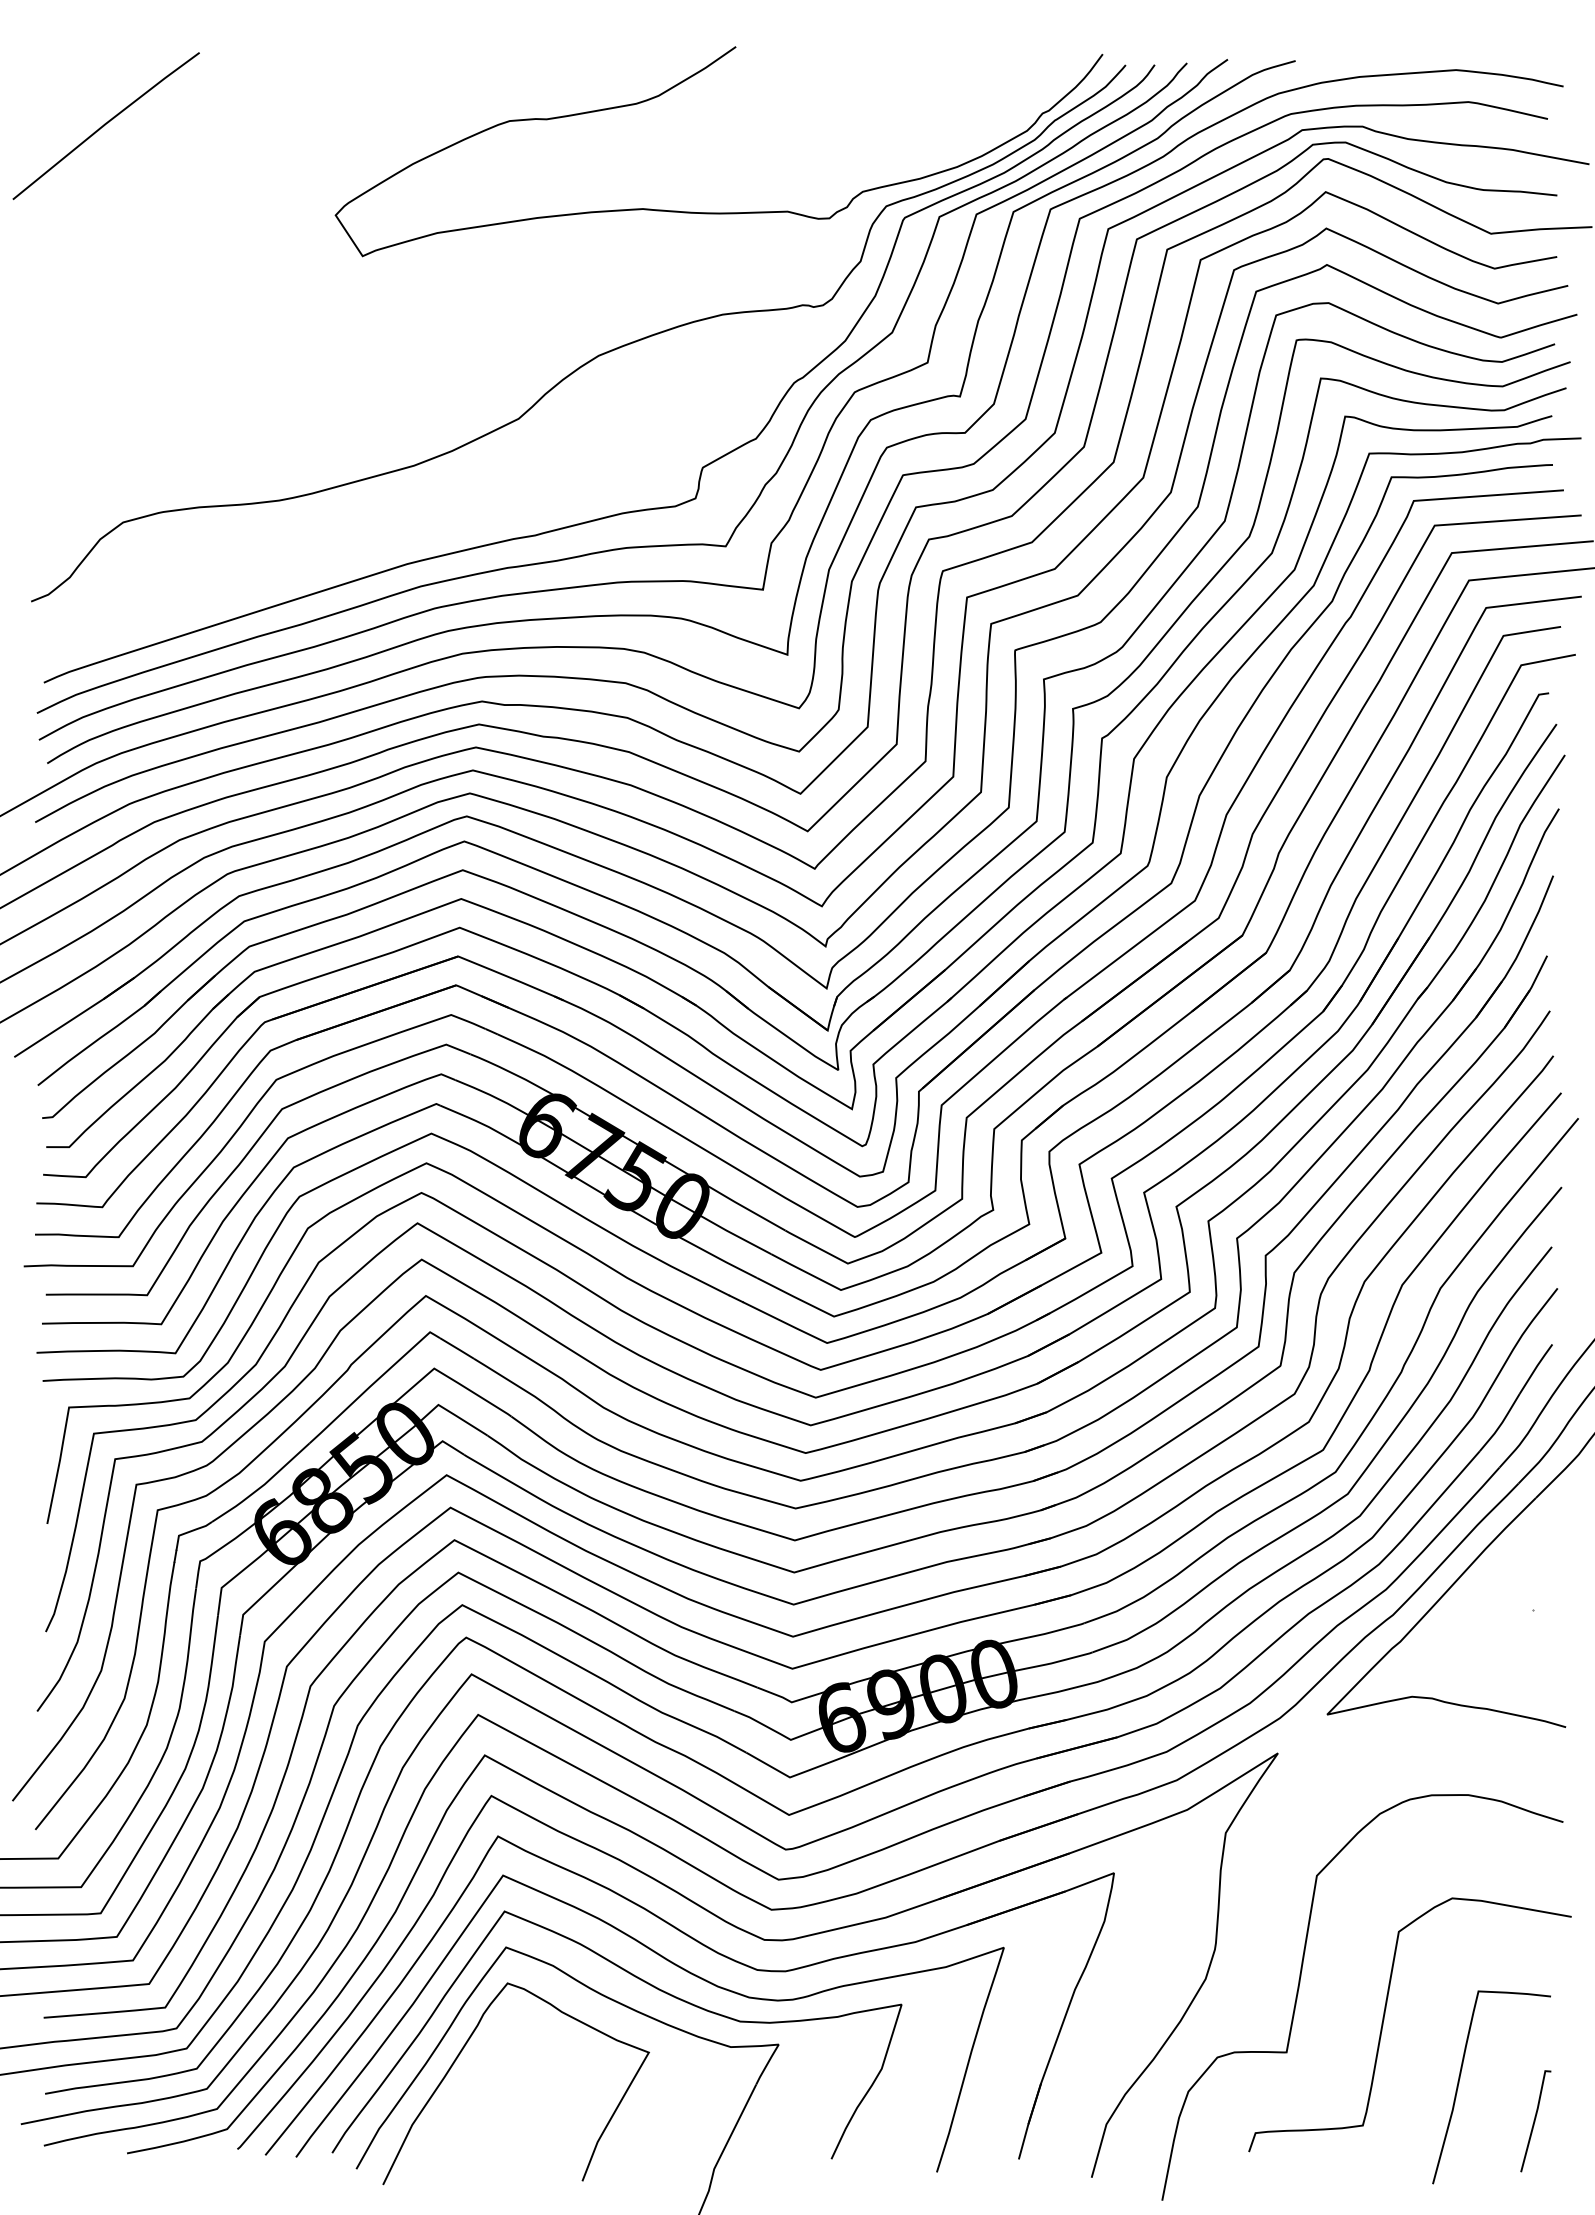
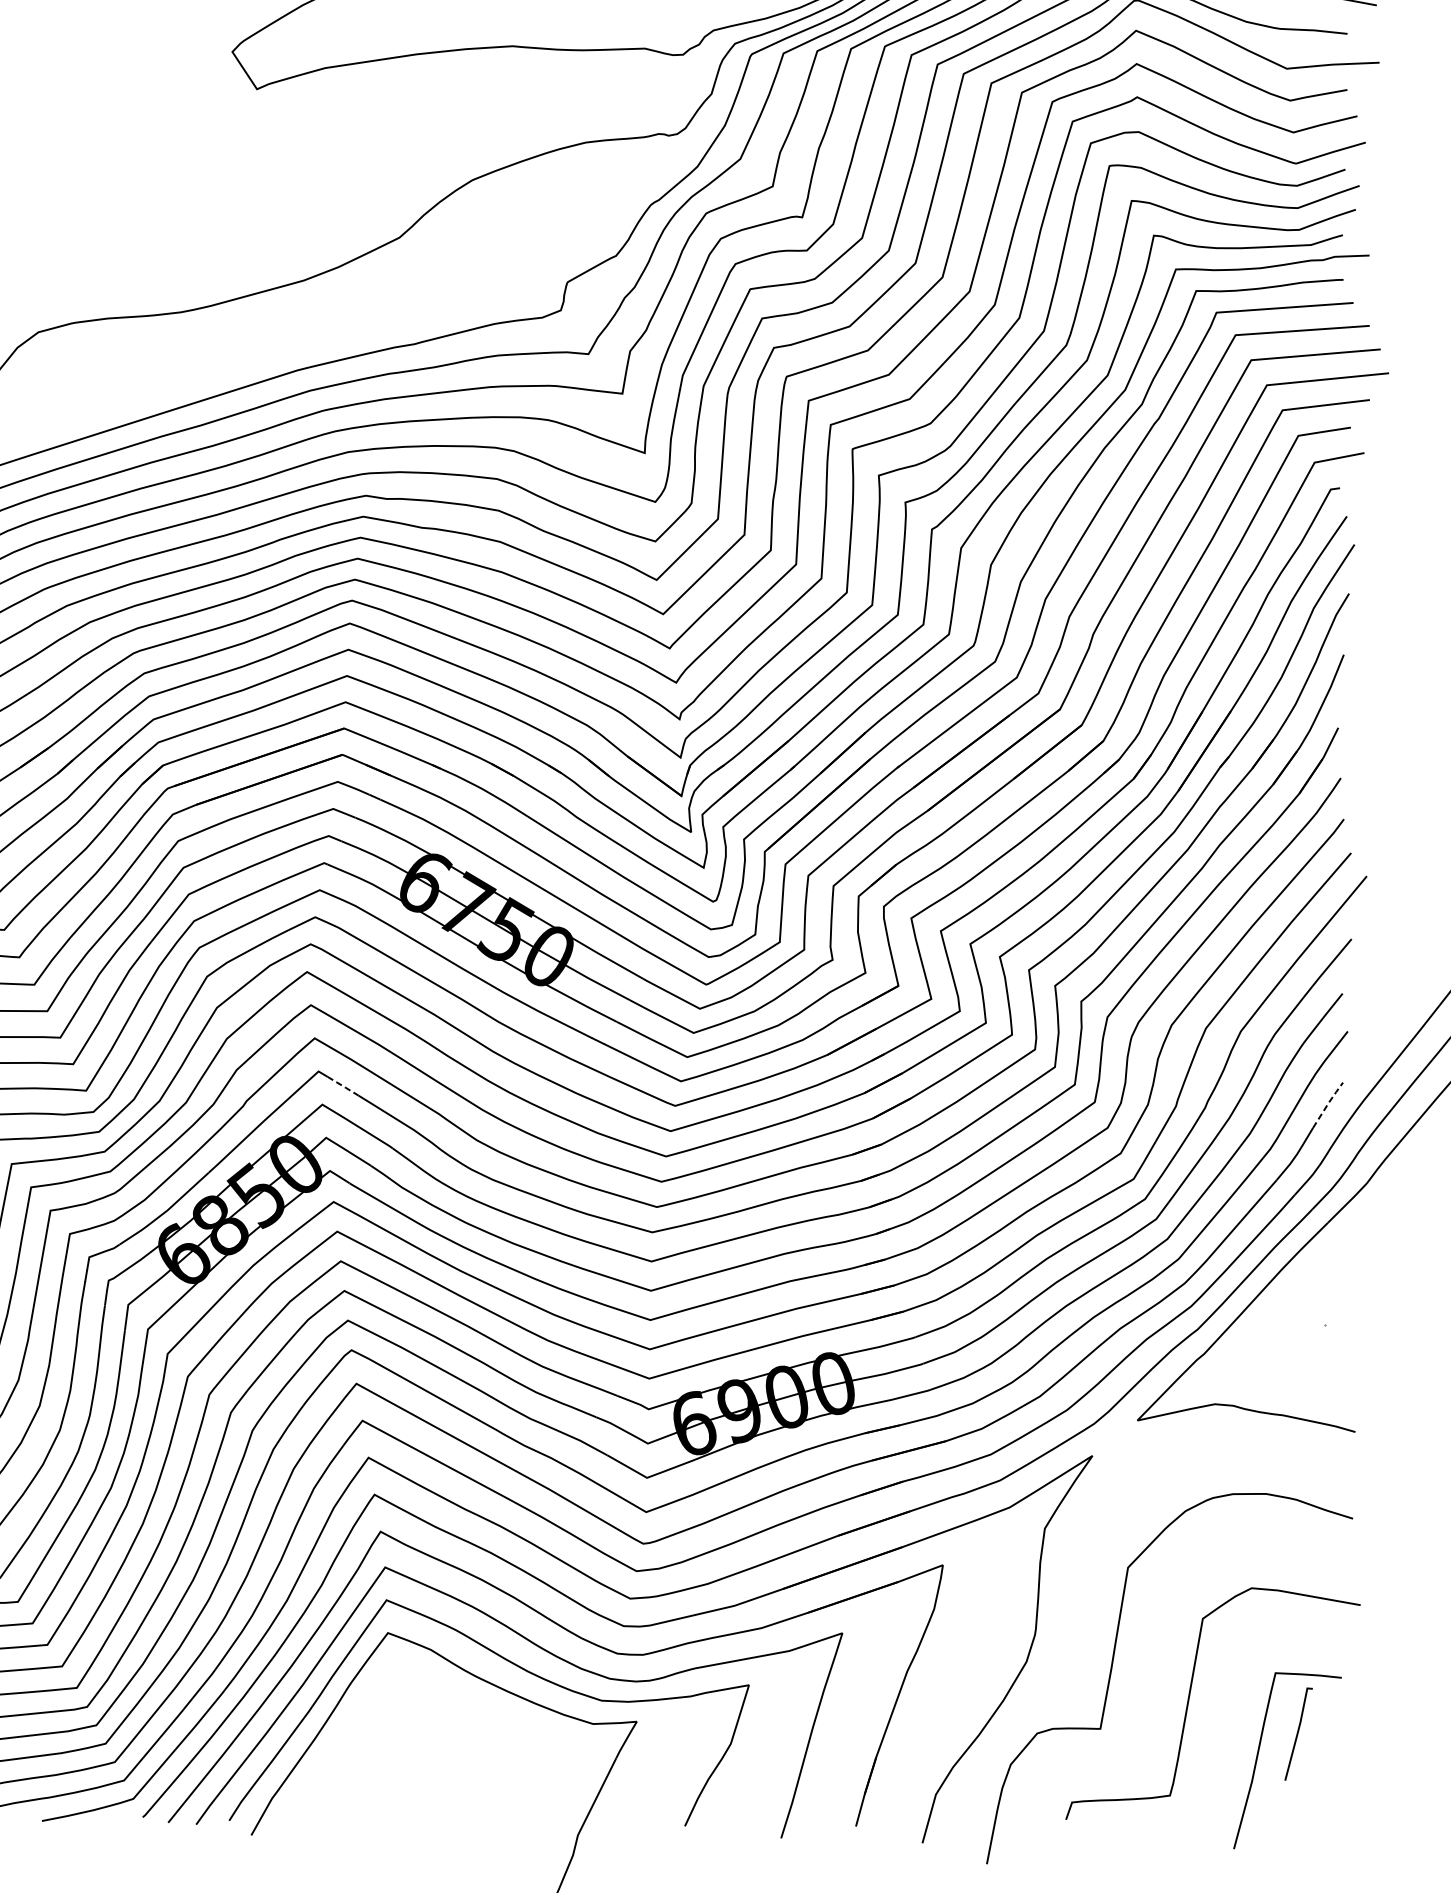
line: (457, 1348) -> (343, 1086), solid -> dashed
line: (1536, 1367) -> (1328, 1103), solid -> dashed
curve: (462, 2051) -> (348, 1728), removed
line: (1535, 2121) -> (1298, 1734), moved

